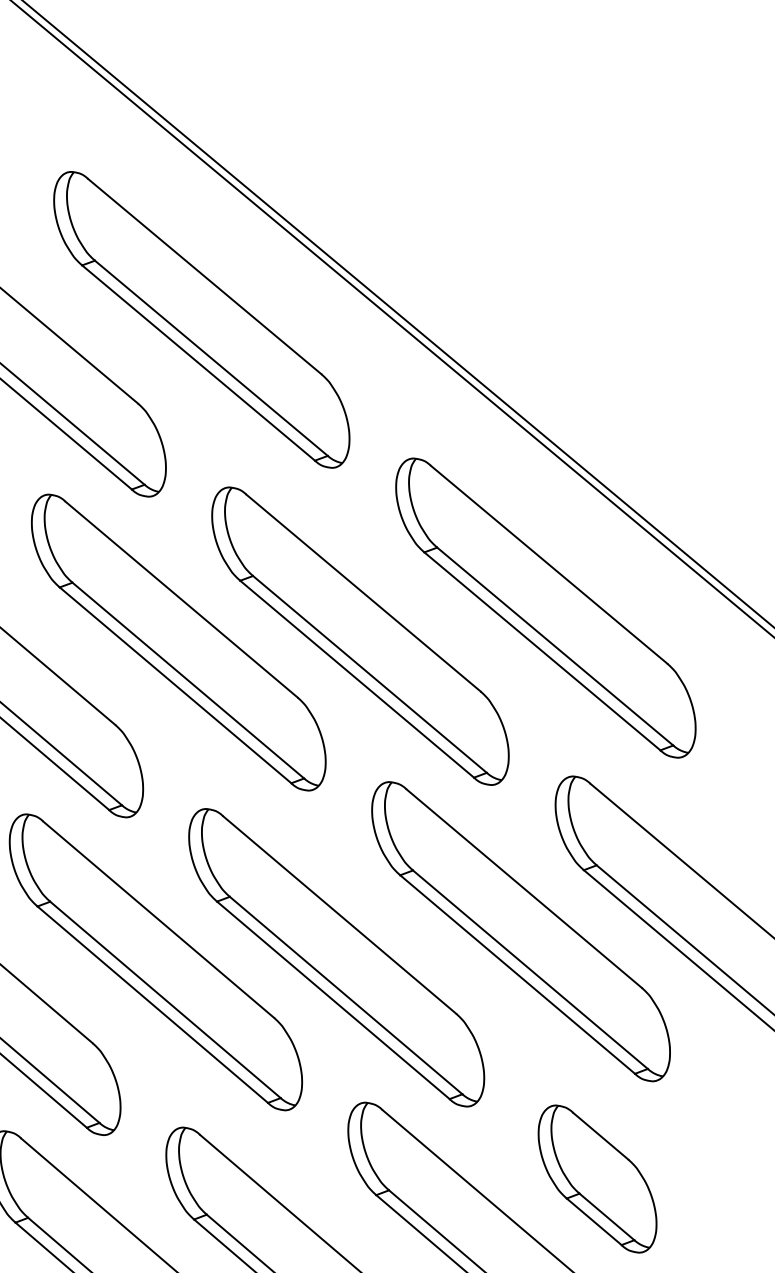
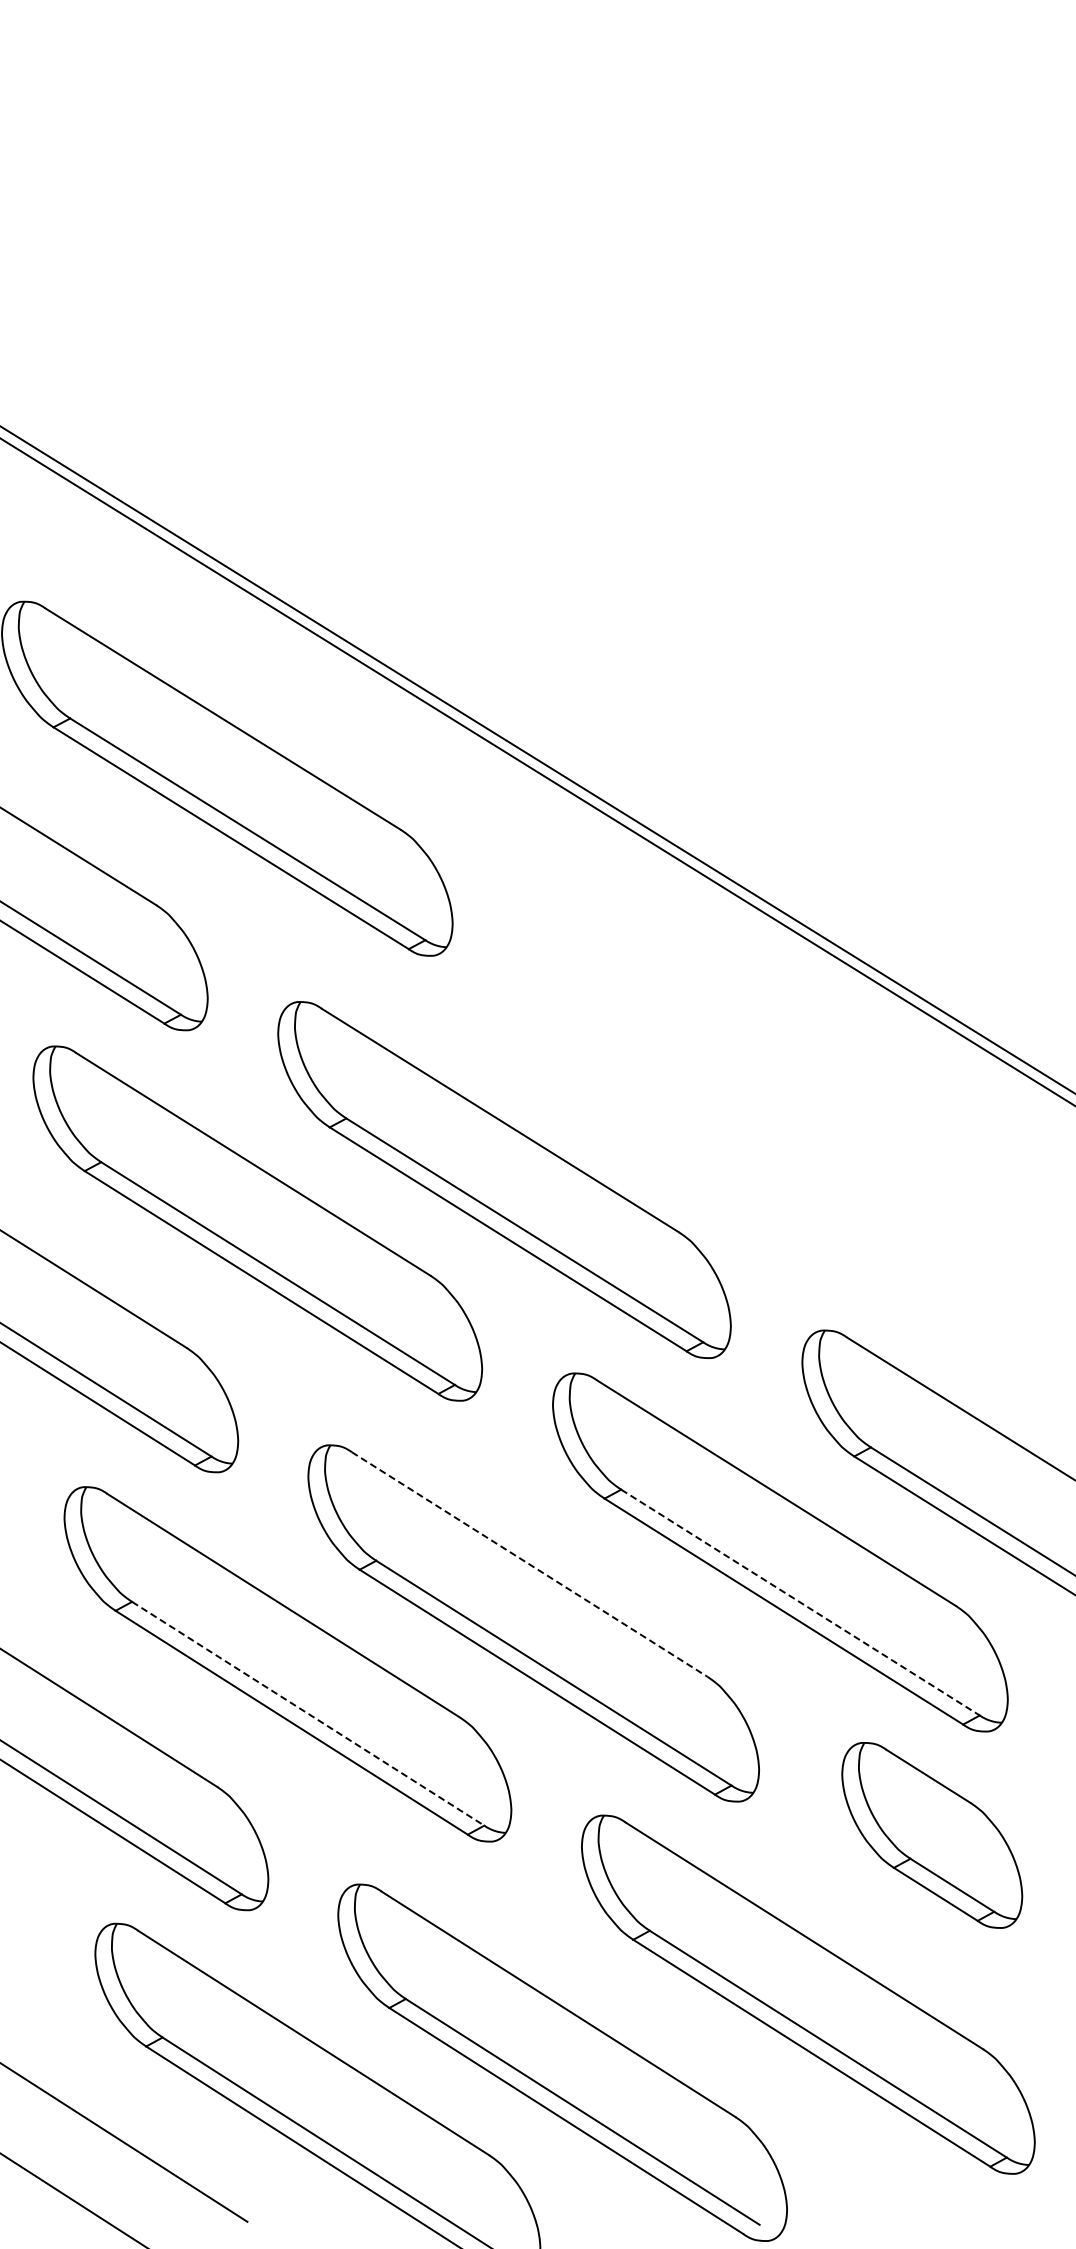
part: (545, 607) -> (751, 1105), removed
line: (340, 915) -> (530, 1564), solid -> dashed
line: (530, 969) -> (800, 1602), solid -> dashed
line: (165, 999) -> (308, 1713), solid -> dashed
part: (597, 1179) -> (932, 1835), moved

